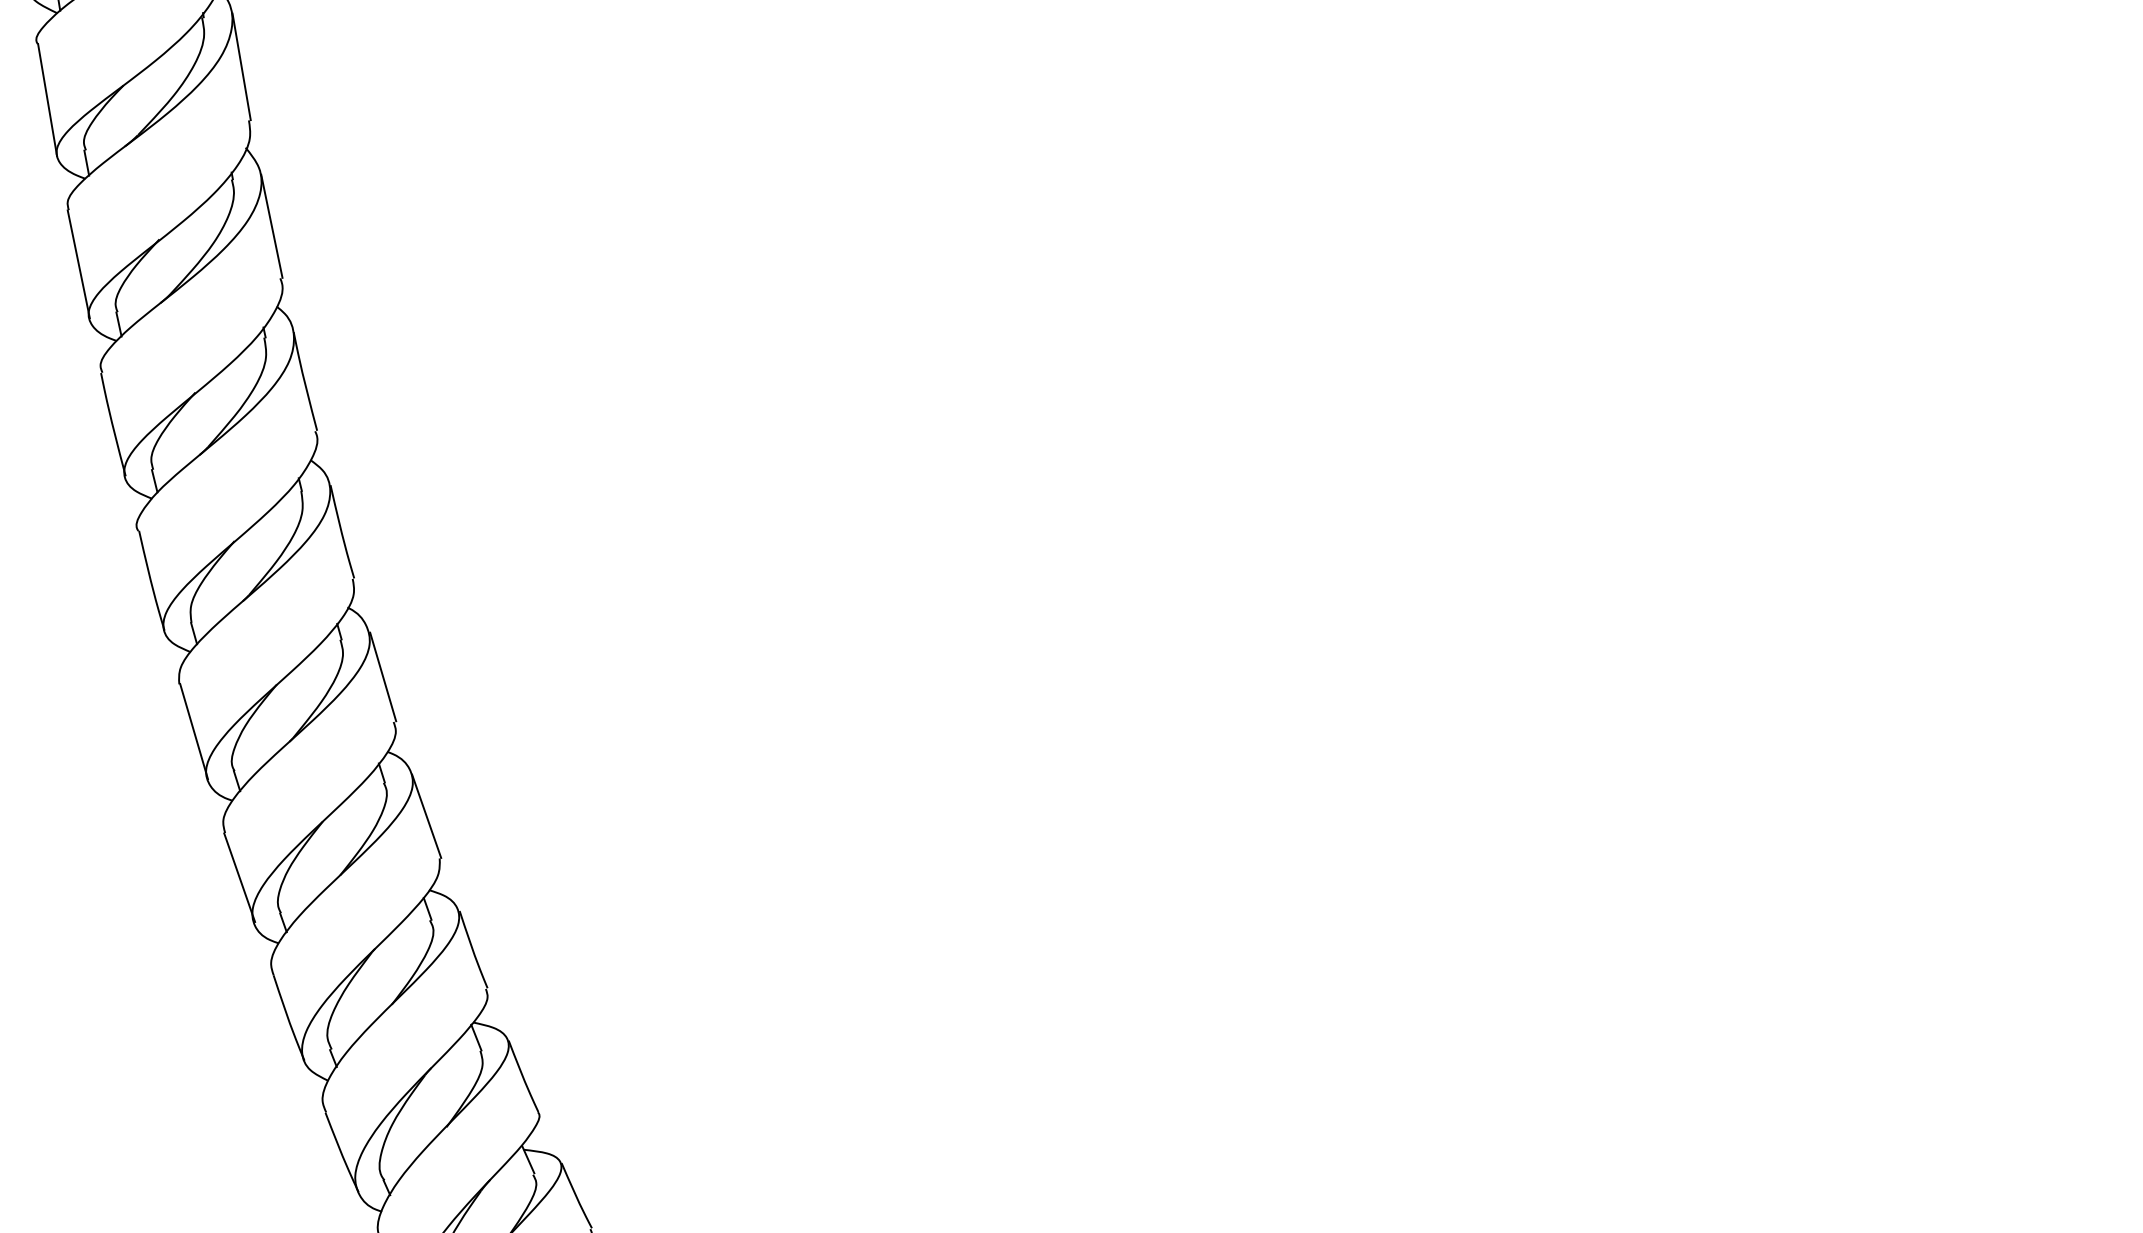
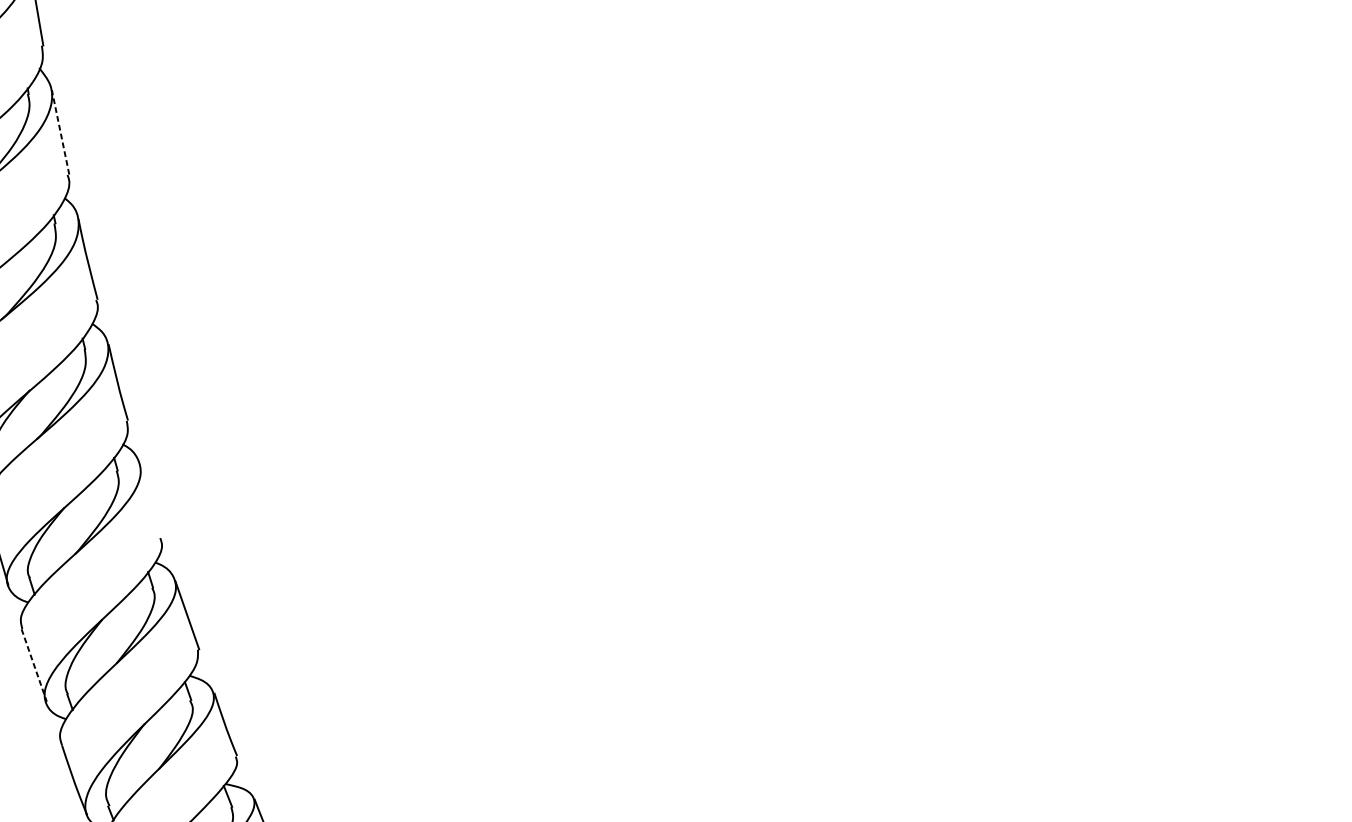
line: (271, 226) -> (60, 132), solid -> dashed
line: (383, 676) -> (151, 500), removed
line: (239, 877) -> (34, 665), solid -> dashed

